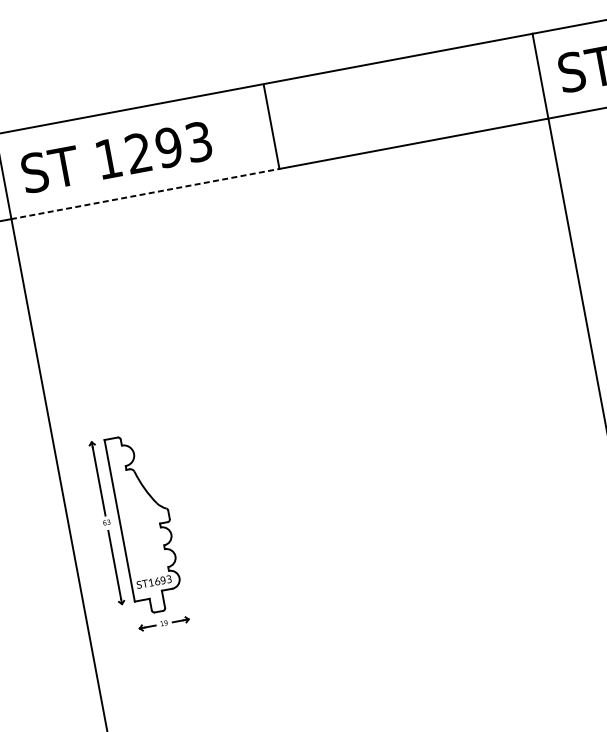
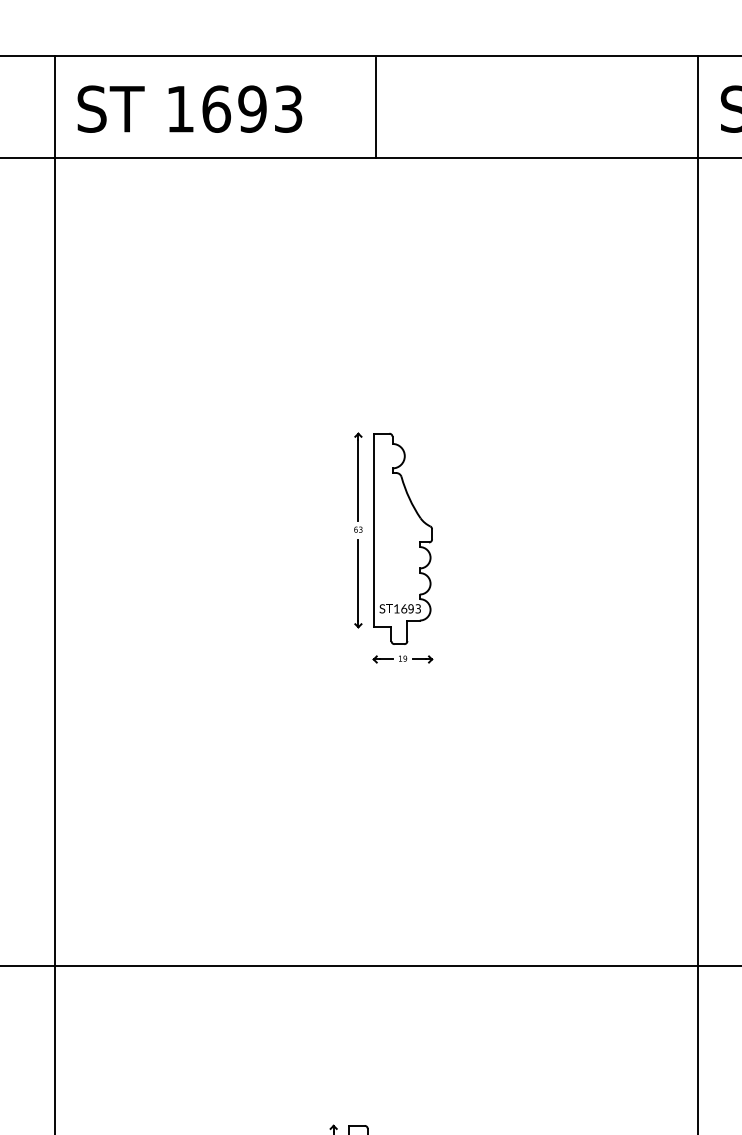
text: (138, 152) -> (216, 108), 1293 -> 1693
line: (145, 193) -> (215, 157), dashed -> solid
part: (138, 531) -> (393, 547), moved

